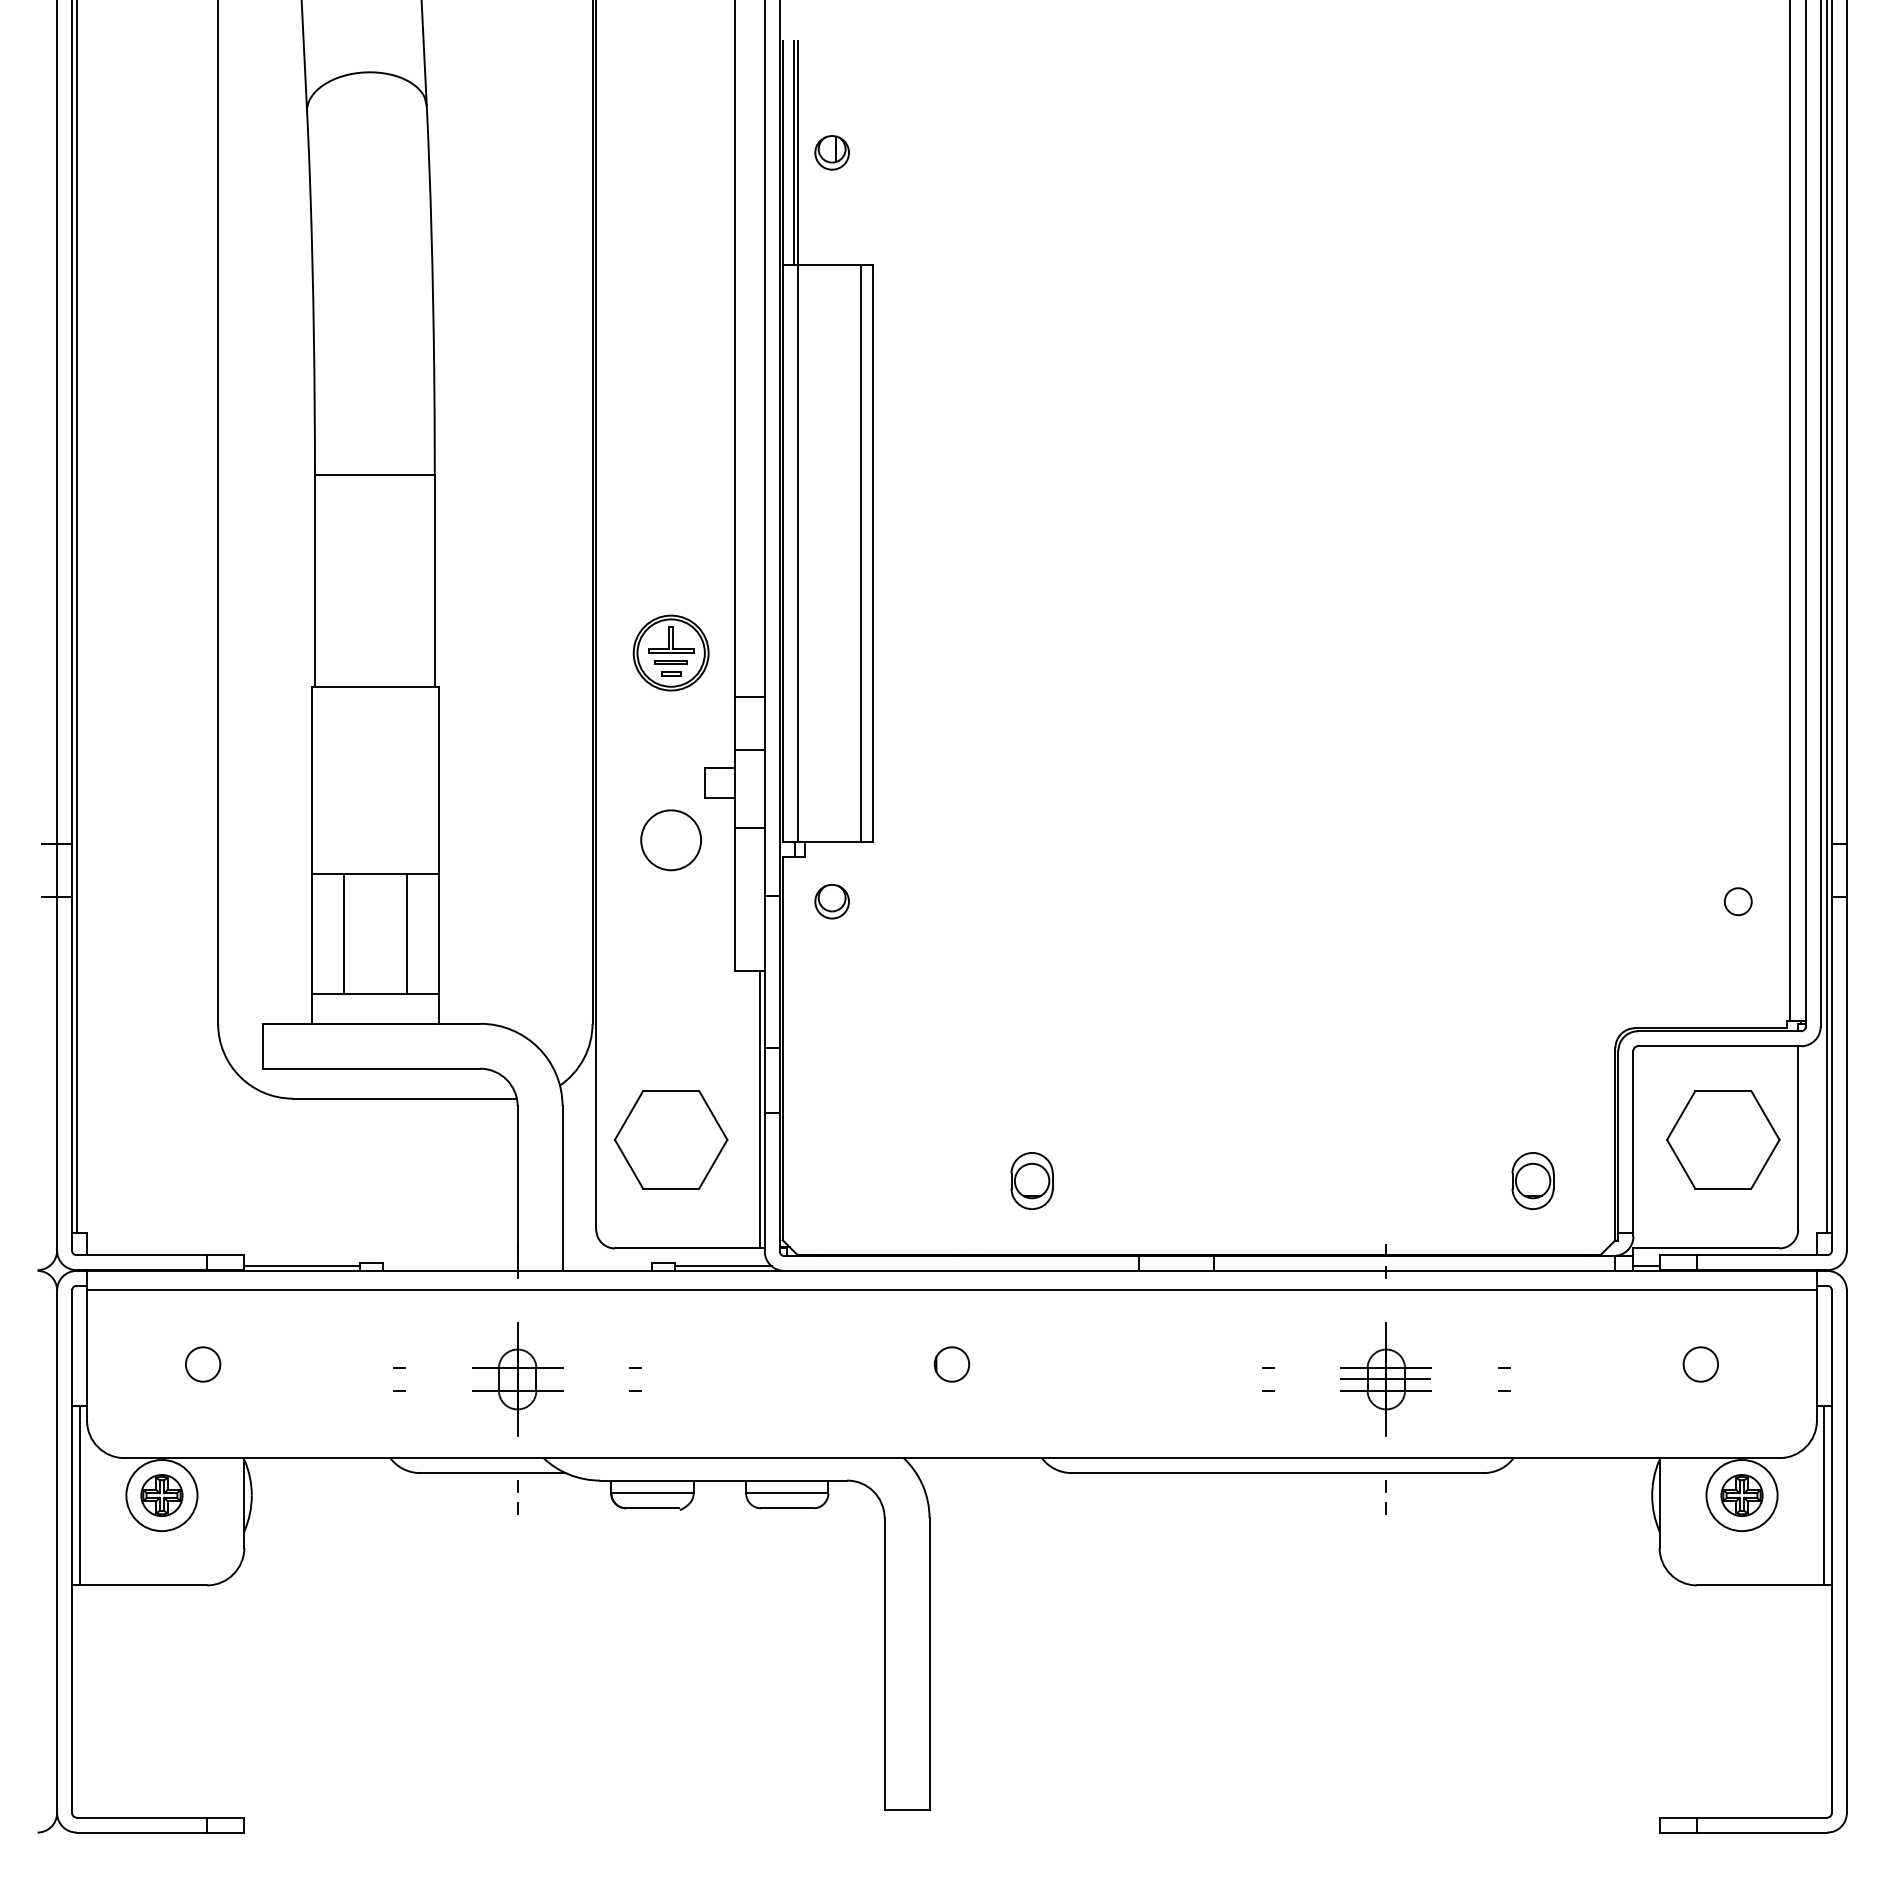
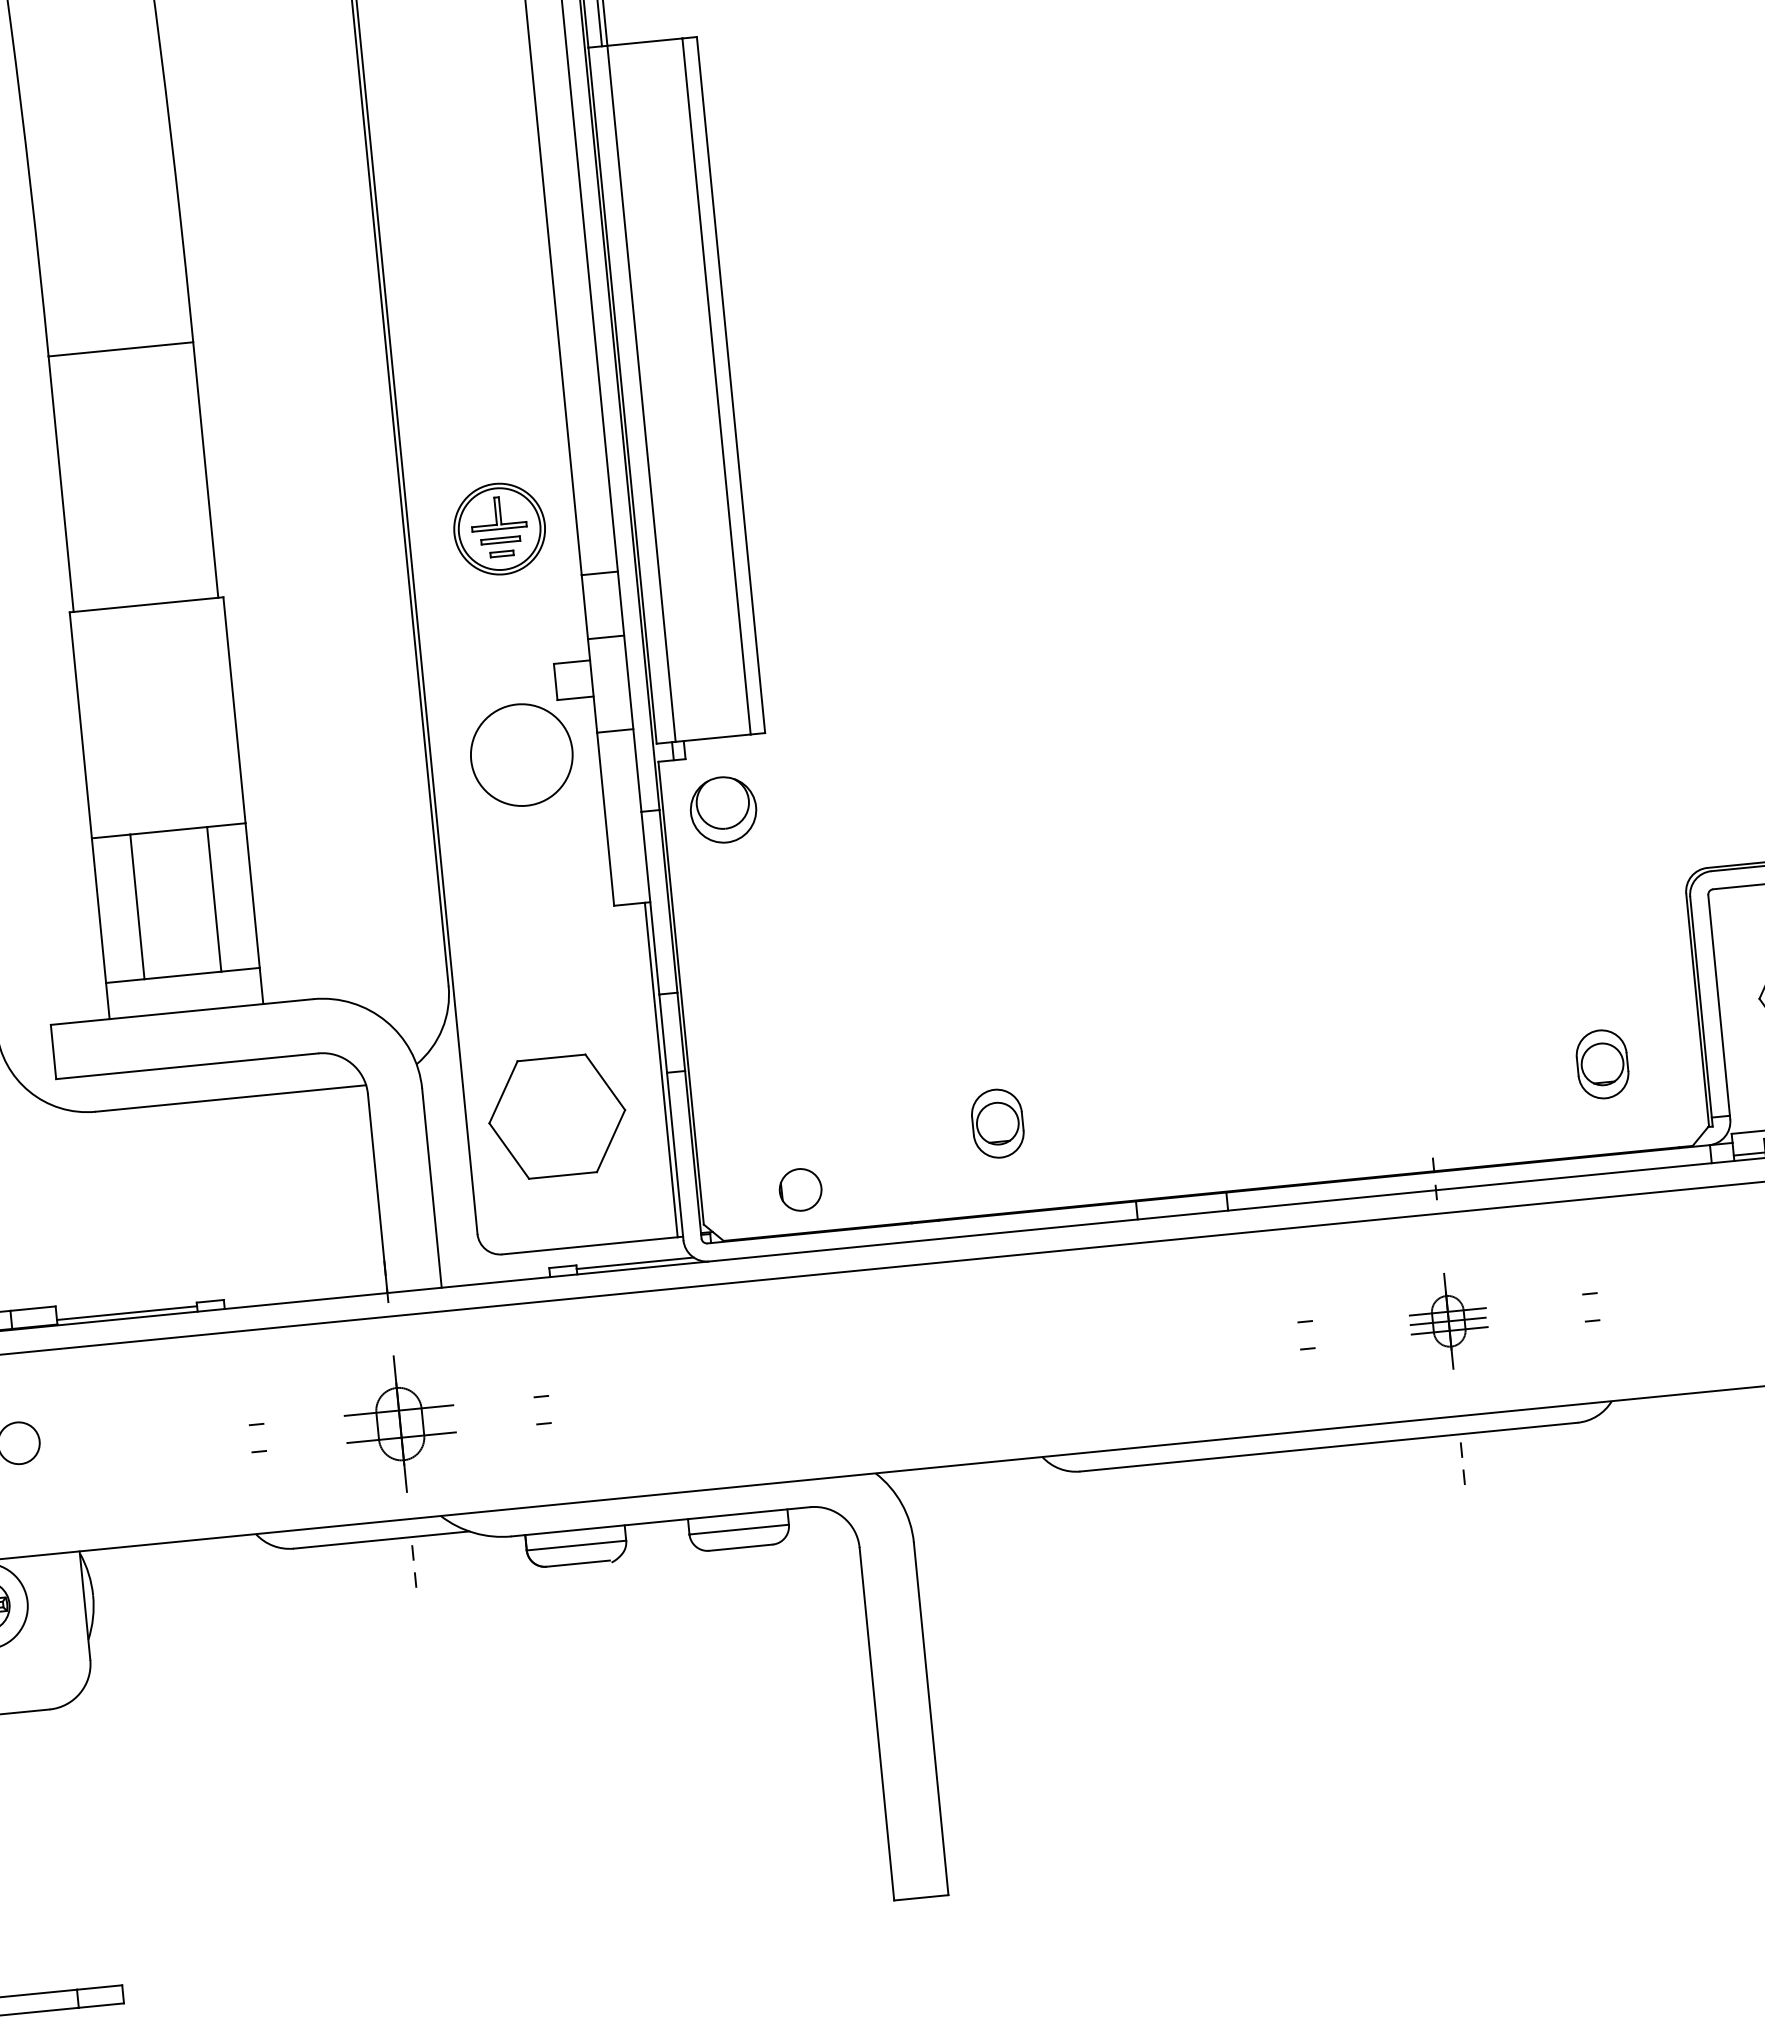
circle: (671, 840) -> (522, 755), size x1.4
part: (831, 901) -> (722, 809), size x1.6
part: (951, 1364) -> (800, 1189), moved
part: (1385, 1379) -> (1447, 1321), size x0.7

